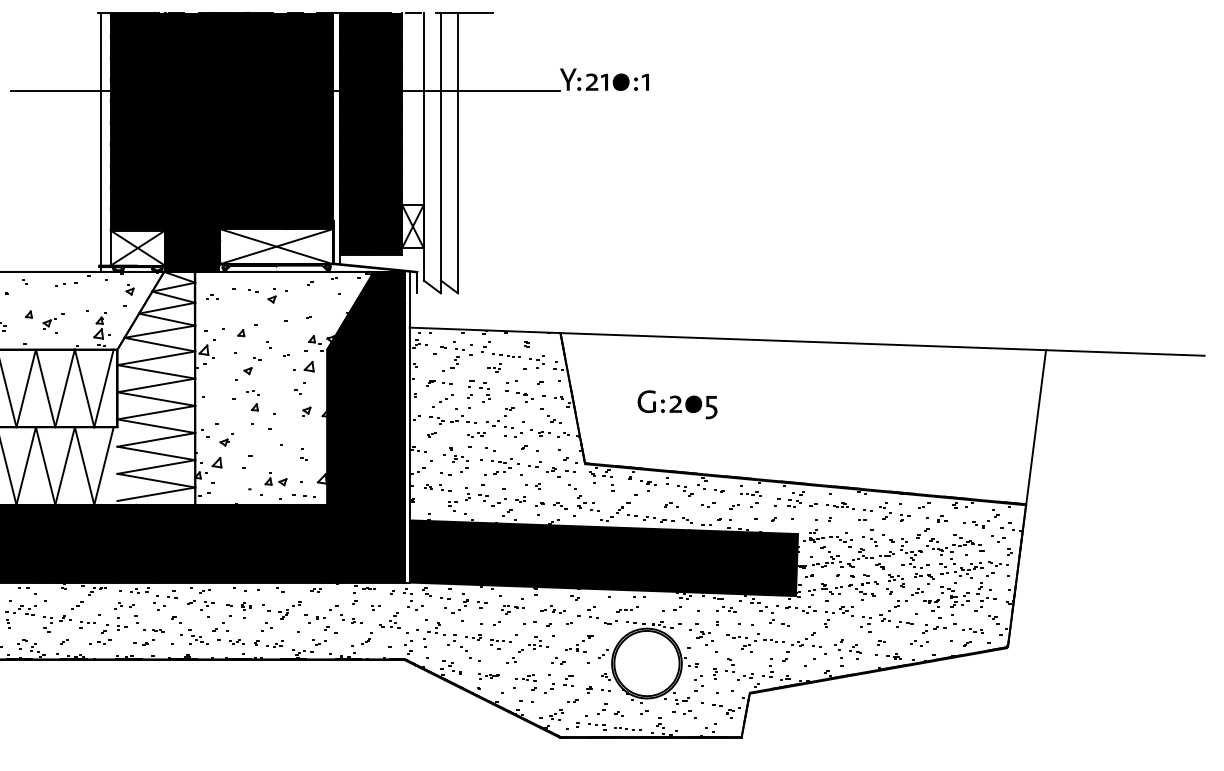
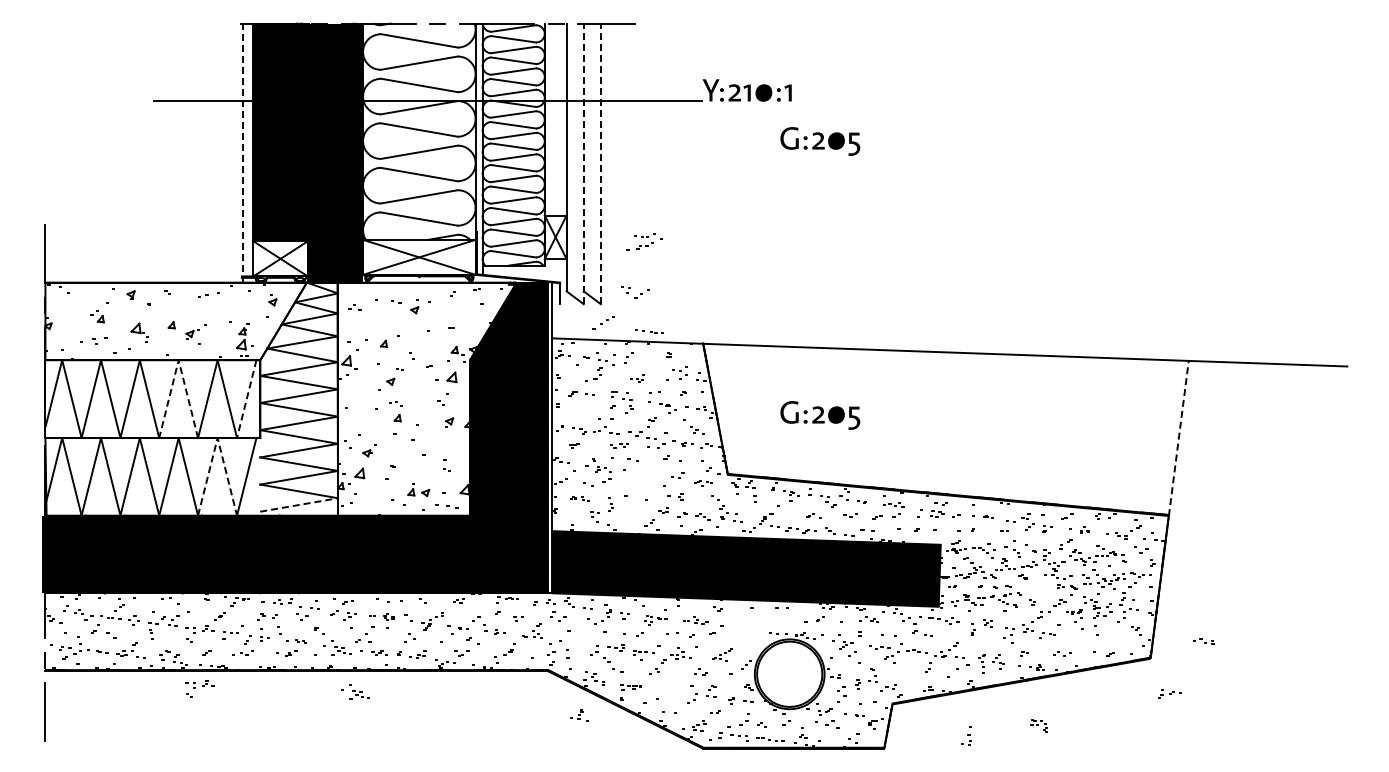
fill: (276, 120) -> (419, 131), removed
part: (677, 130) -> (820, 141), added
fill: (369, 133) -> (512, 144), removed
line: (100, 142) -> (243, 153), solid -> dashed
line: (440, 152) -> (583, 163), solid -> dashed
line: (457, 152) -> (600, 163), solid -> dashed
line: (35, 349) -> (178, 360), solid -> dashed
part: (506, 355) -> (649, 331), moved
line: (103, 388) -> (246, 399), solid -> dashed
part: (442, 400) -> (603, 322), moved
line: (1035, 426) -> (1178, 437), solid -> dashed
line: (74, 427) -> (217, 438), solid -> dashed
part: (501, 466) -> (644, 241), moved
part: (560, 471) -> (703, 482), size x0.6
part: (436, 487) -> (579, 498), size x0.7
line: (156, 493) -> (299, 504), solid -> dashed
part: (492, 500) -> (635, 292), moved
part: (839, 505) -> (982, 516), size x0.7
part: (895, 580) -> (1038, 725), moved
part: (612, 614) -> (755, 625), removed
part: (838, 616) -> (981, 627), size x0.7
part: (436, 628) -> (579, 715), moved
part: (933, 628) -> (1169, 693), moved
part: (972, 630) -> (1203, 641), moved
part: (579, 643) -> (722, 654), size x0.7
part: (838, 652) -> (981, 663), size x0.7
part: (767, 666) -> (966, 735), moved
part: (56, 677) -> (199, 688), added
part: (212, 680) -> (355, 691), added
part: (525, 682) -> (668, 693), removed

